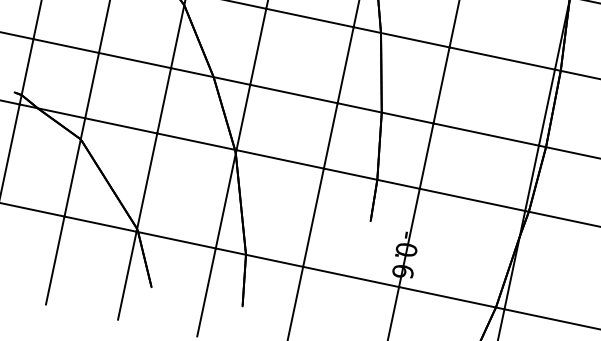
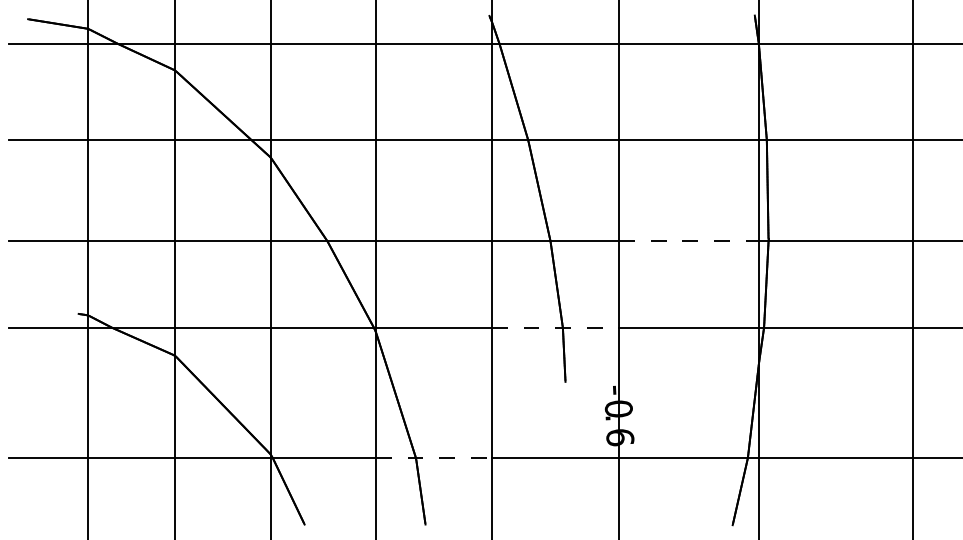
line: (486, 134) -> (689, 241), solid -> dashed
line: (371, 178) -> (555, 327), solid -> dashed
line: (259, 257) -> (433, 458), solid -> dashed

